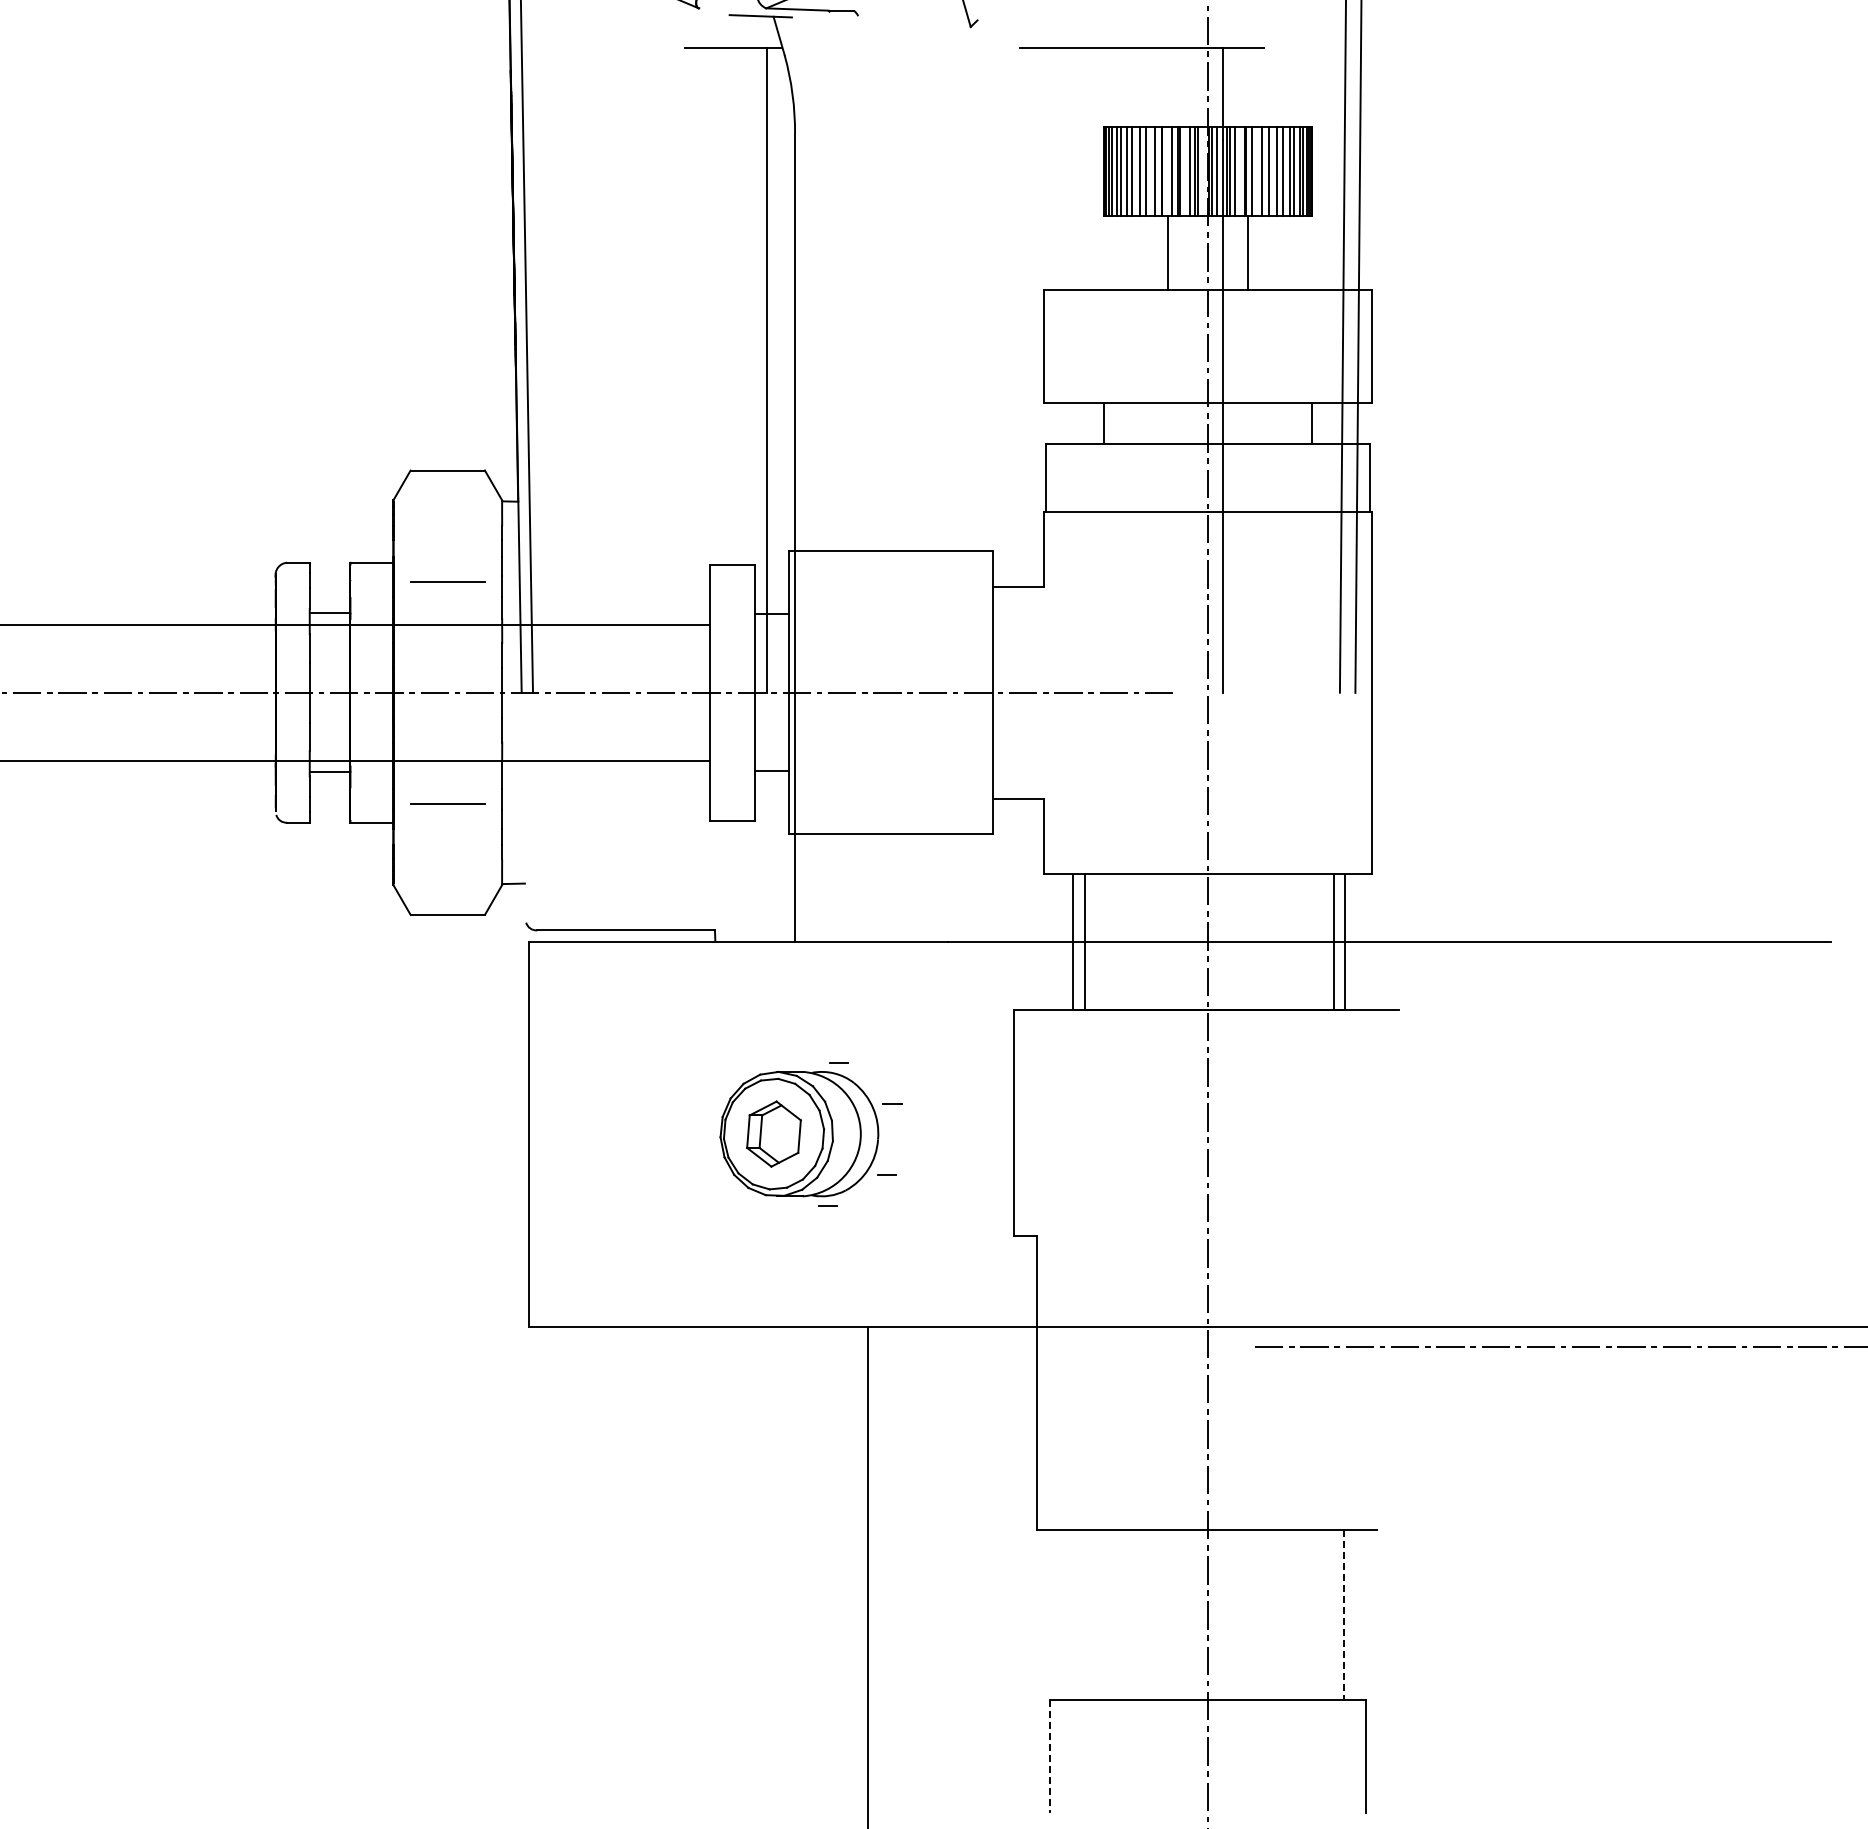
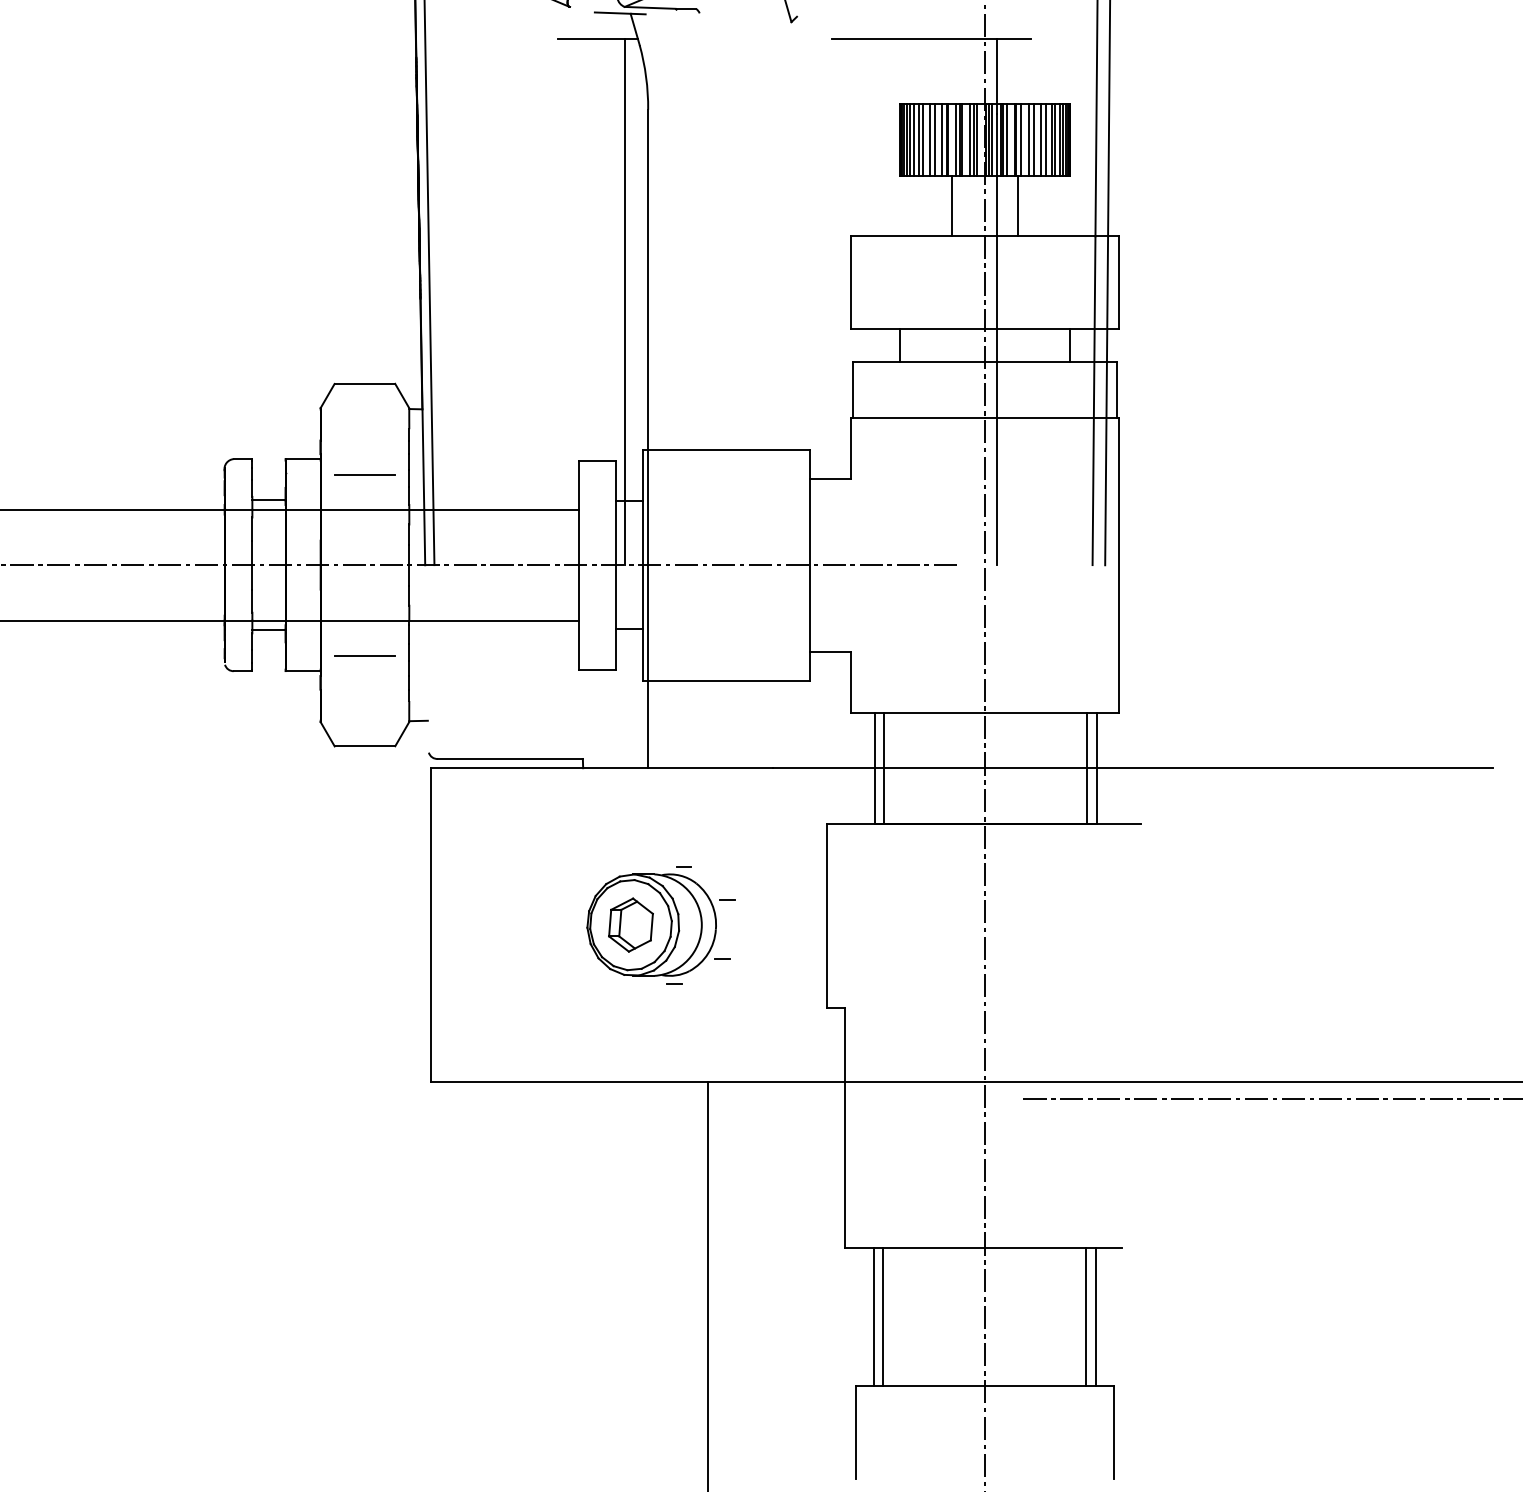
line: (1072, 1614) -> (874, 1316), added
line: (1083, 1614) -> (883, 1316), added
line: (1332, 1614) -> (1086, 1316), added
line: (1343, 1614) -> (1095, 1316), dashed -> solid
line: (1049, 1756) -> (855, 1432), dashed -> solid

